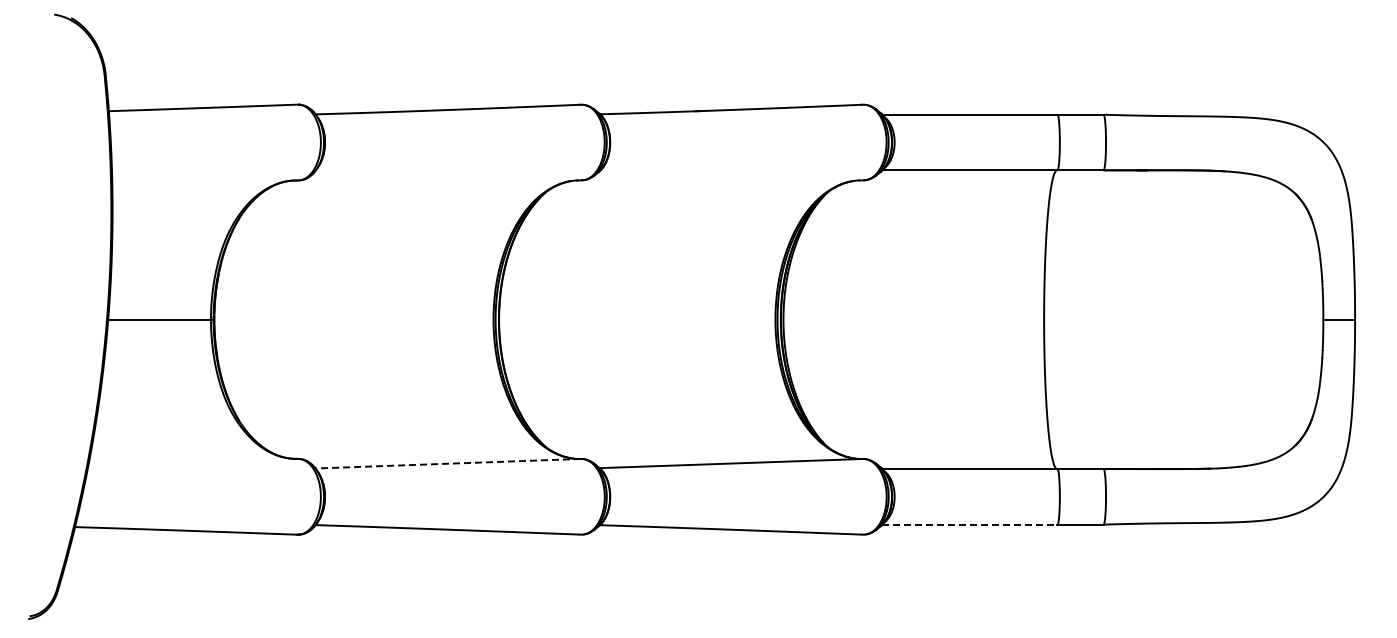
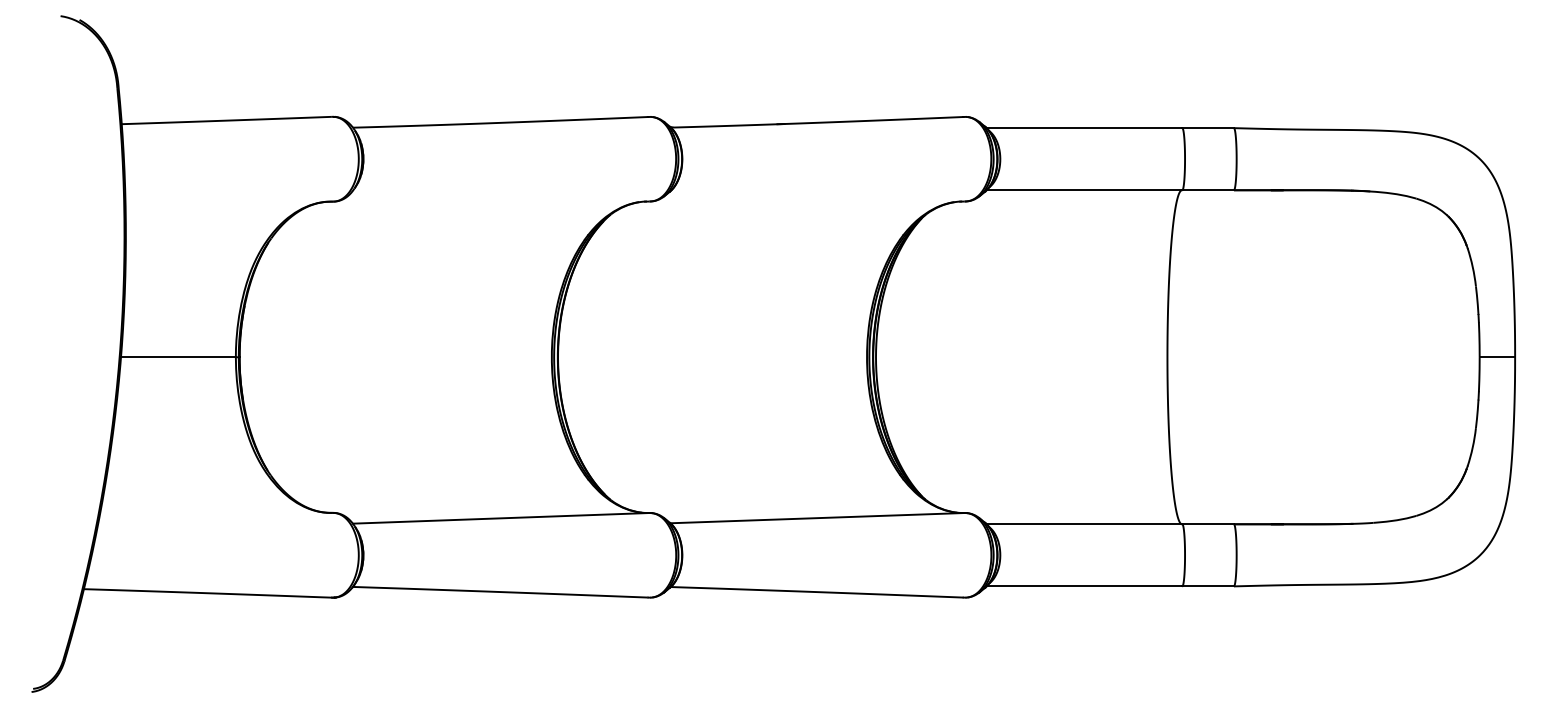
line: (448, 463) -> (501, 518), dashed -> solid
line: (969, 524) -> (1084, 586), dashed -> solid

